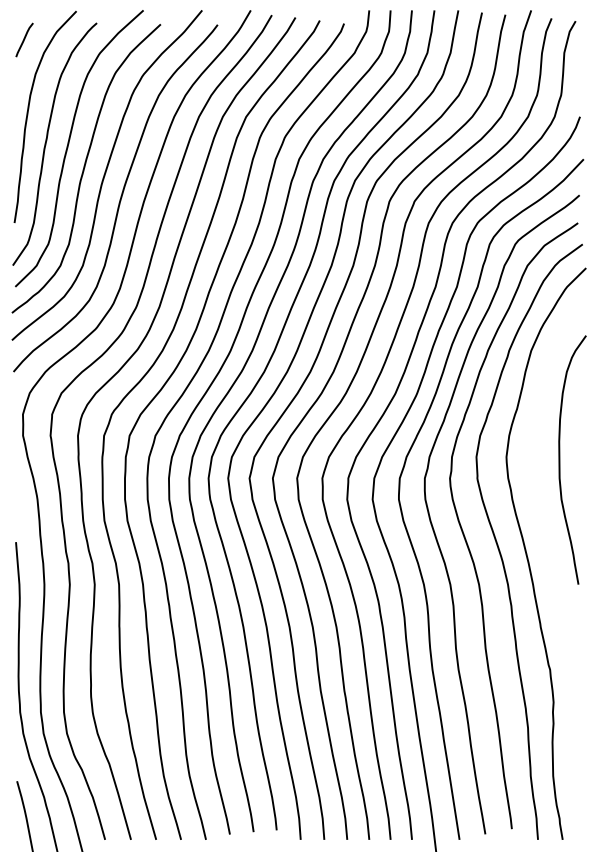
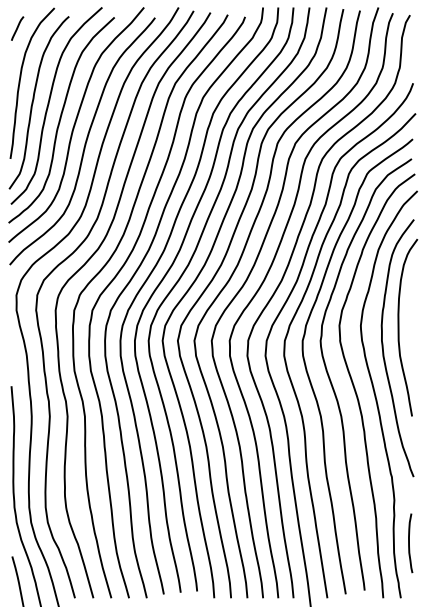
curve: (539, 494) -> (384, 352), added
curve: (574, 762) -> (409, 543), added

